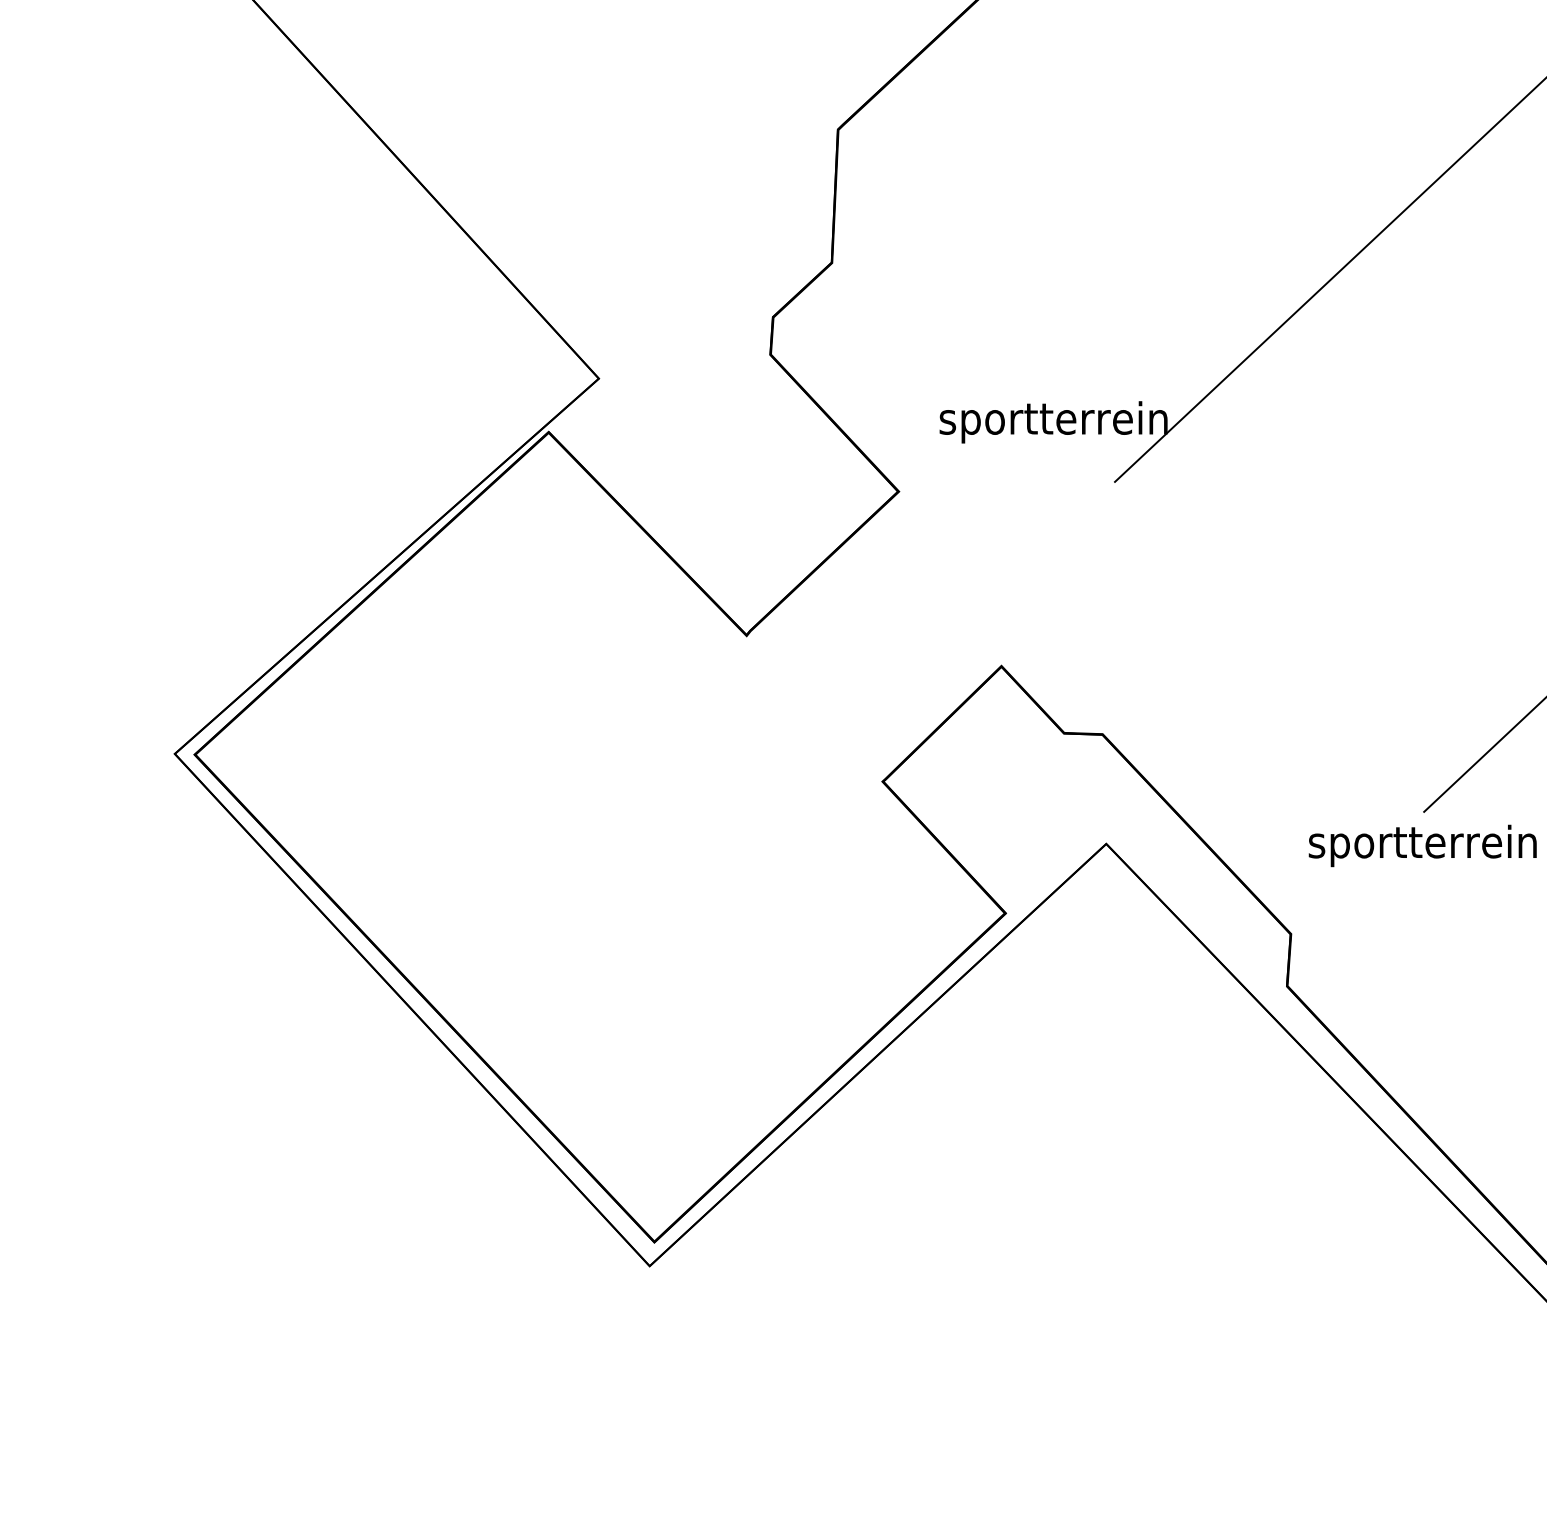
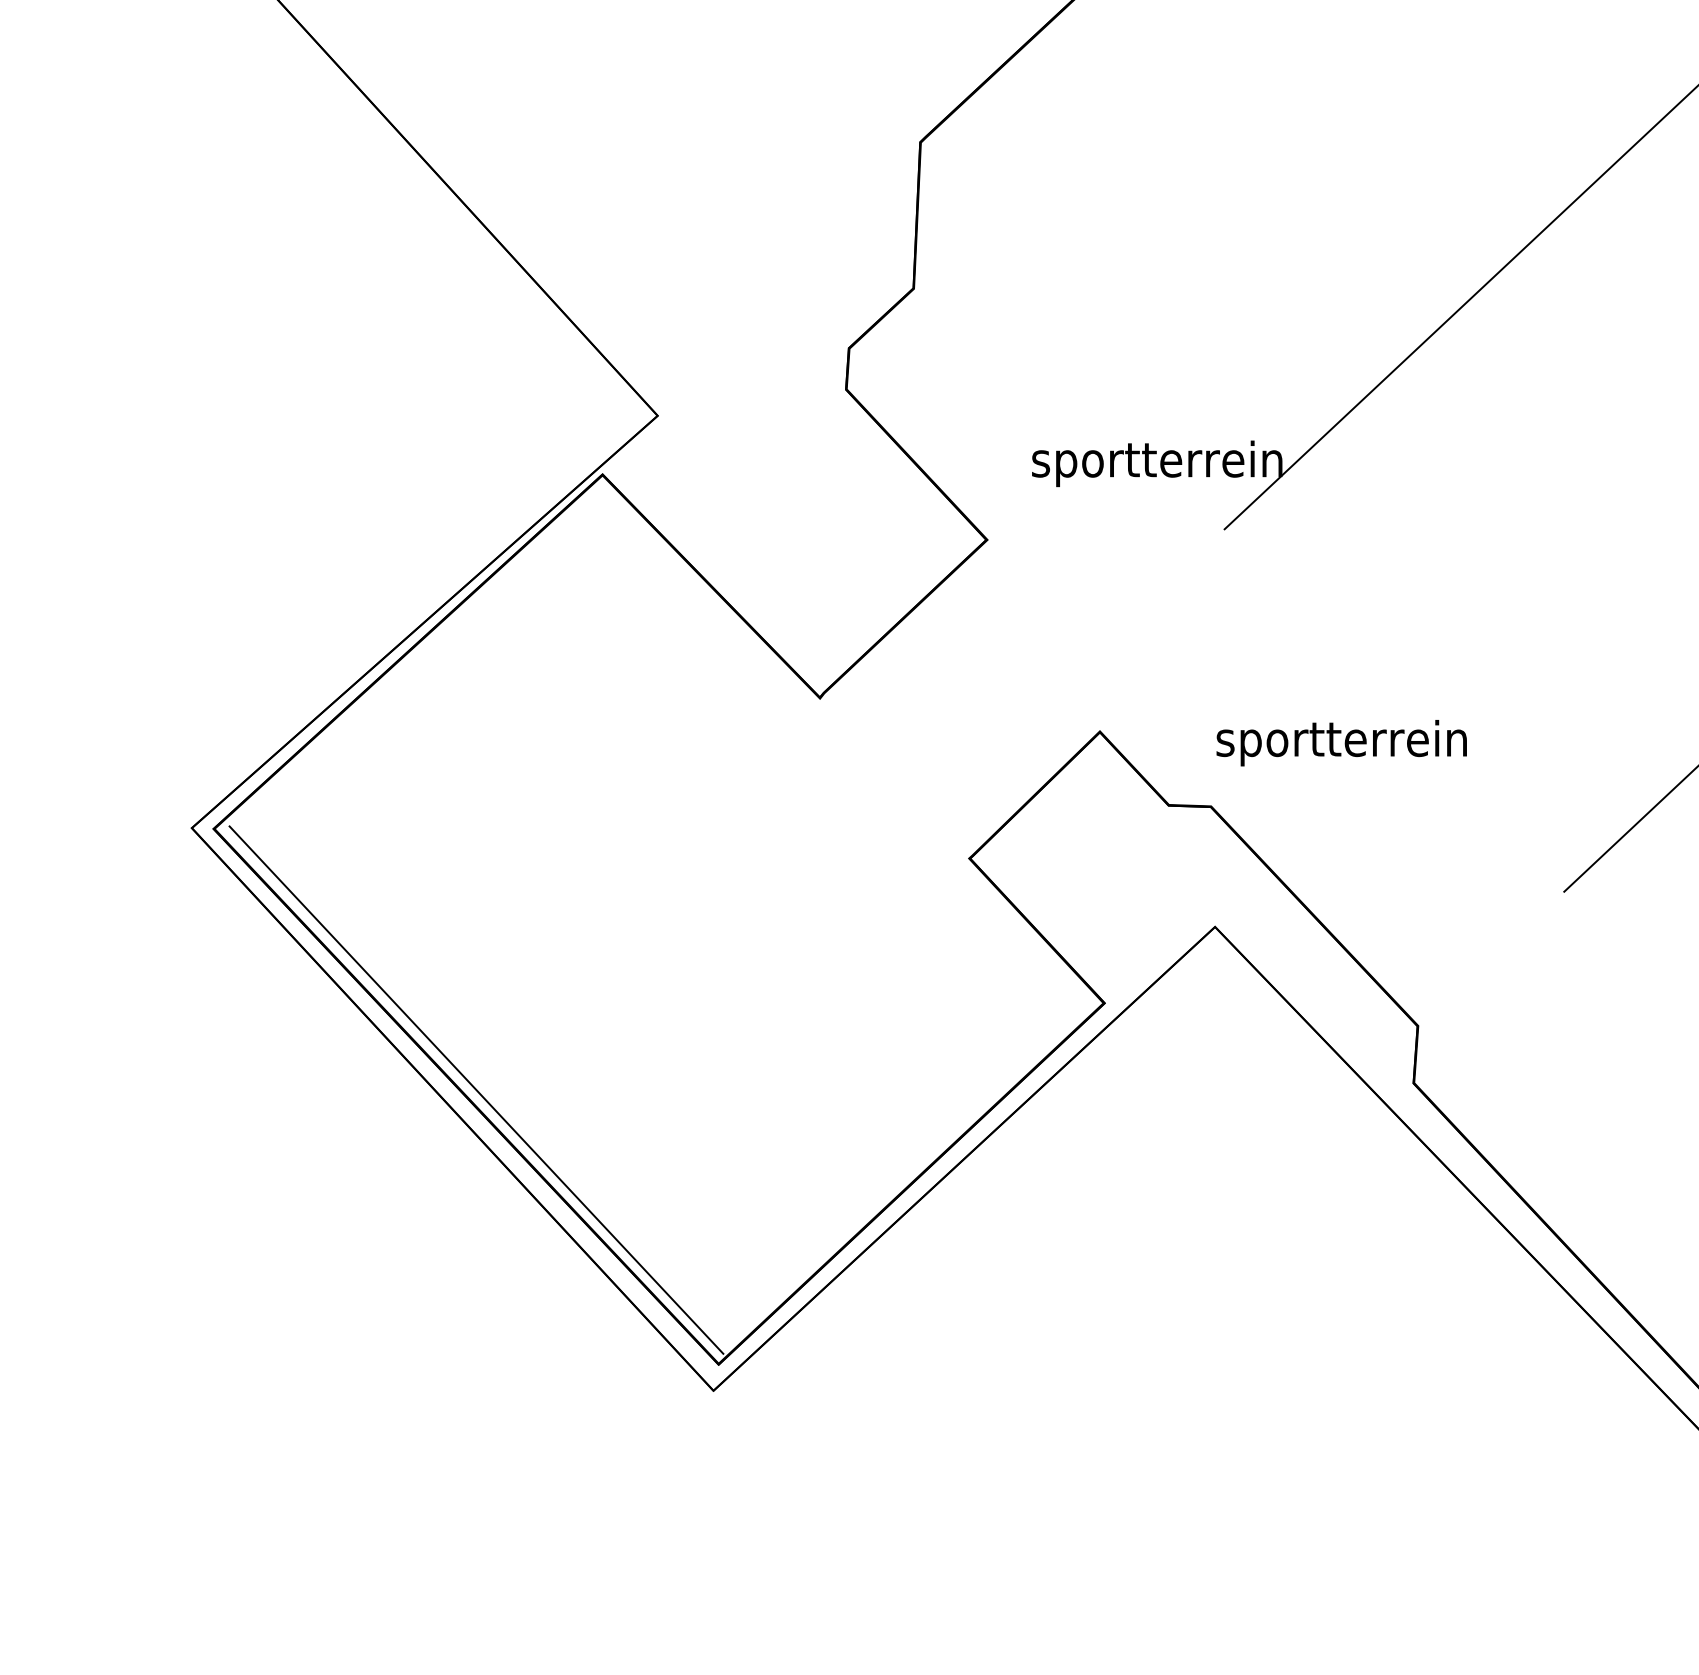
text: (1422, 846) -> (1341, 743), moved
line: (433, 991) -> (476, 1089), added

